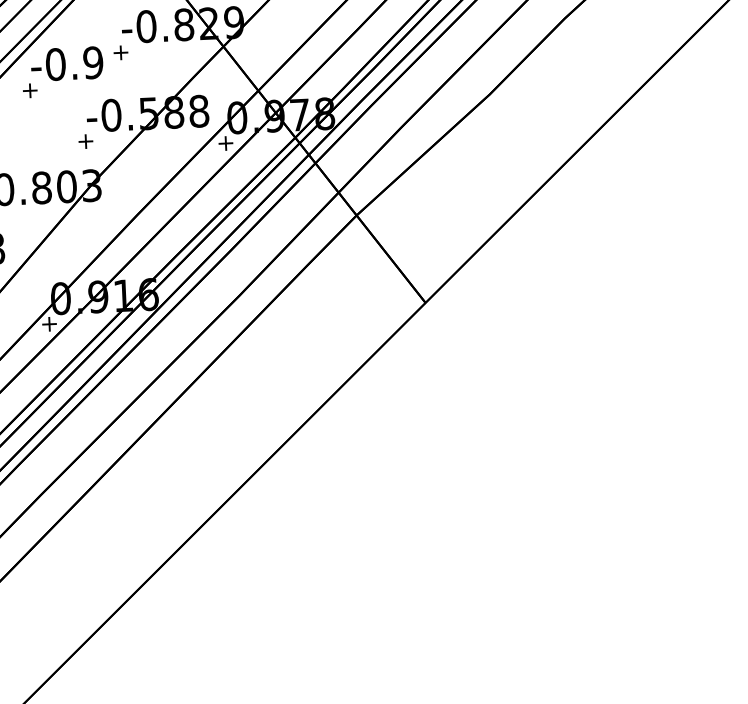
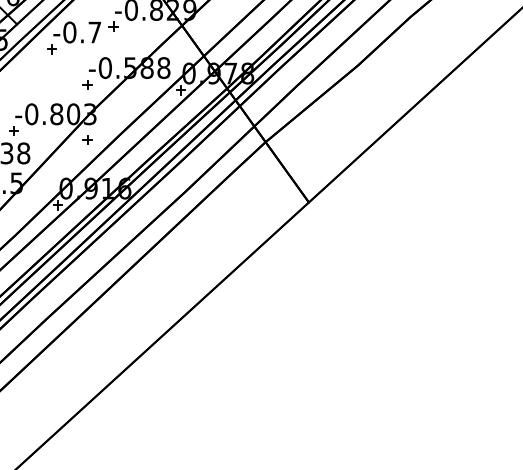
text: (92, 62) -> (94, 32), -0.9 -> -0.7
part: (89, 223) -> (87, 139), added

